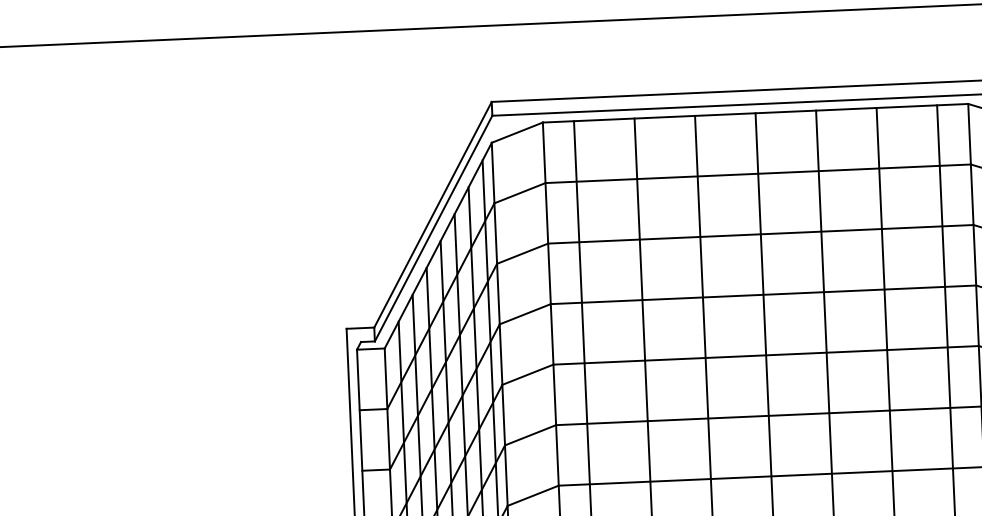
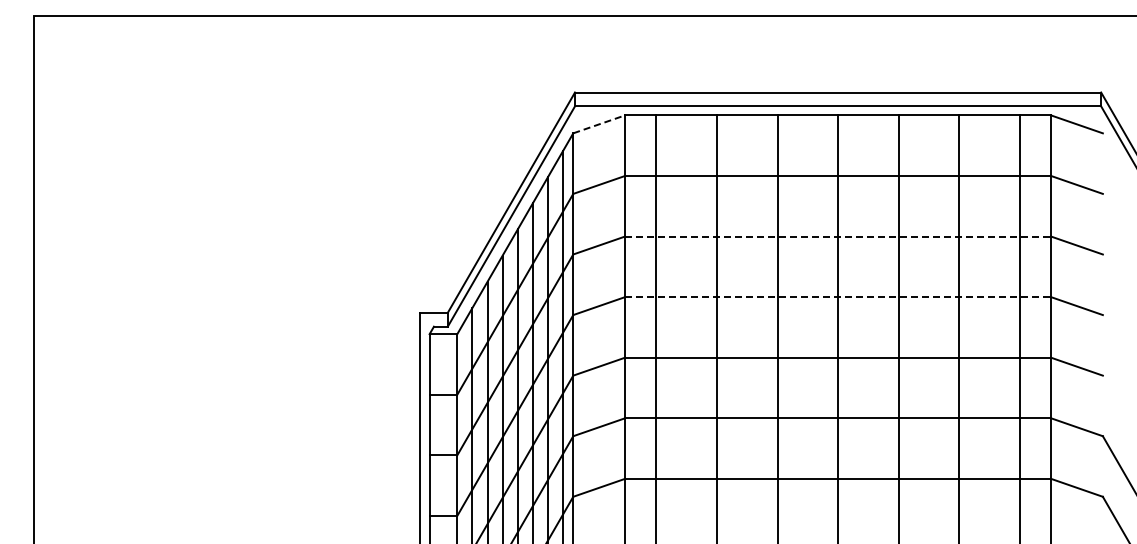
line: (517, 132) -> (599, 124), solid -> dashed
line: (761, 234) -> (838, 236), solid -> dashed
line: (763, 295) -> (838, 297), solid -> dashed

